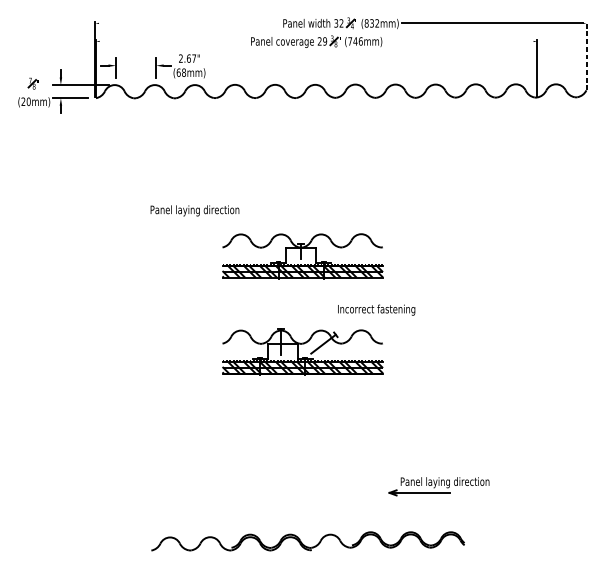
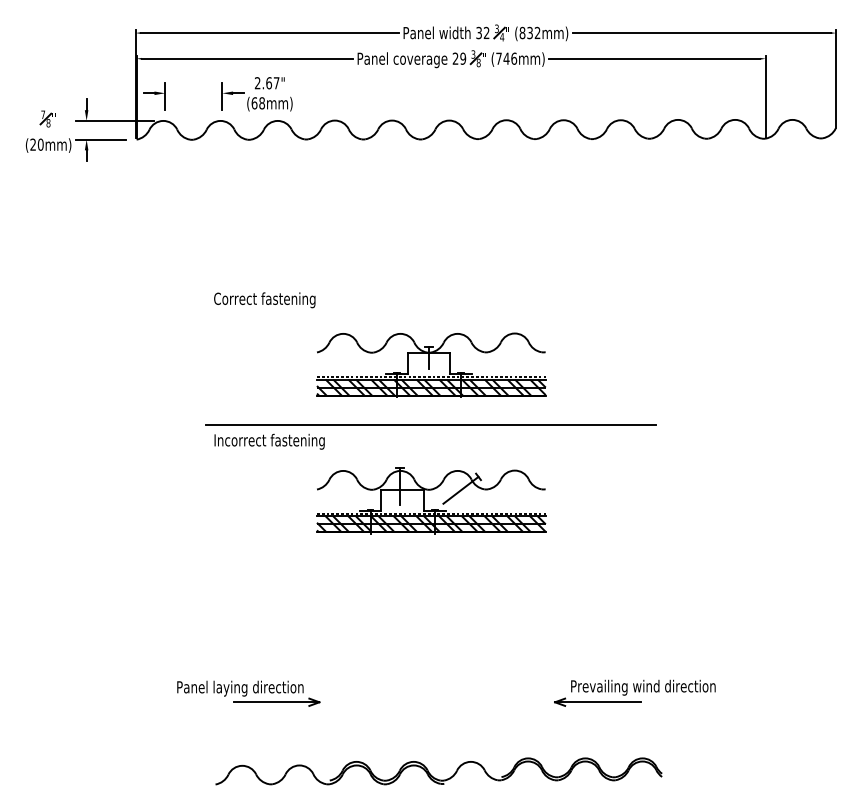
line: (189, 23) -> (269, 33), added
line: (173, 41) -> (247, 58), added
line: (459, 41) -> (654, 58), added
line: (586, 56) -> (836, 79), dashed -> solid
text: (194, 211) -> (277, 300), Panel laying direction -> Correct fastening
line: (302, 298) -> (431, 424), added
text: (376, 309) -> (269, 441), moved
text: (453, 482) -> (646, 687), Panel laying direction -> Prevailing wind direction
part: (174, 486) -> (248, 693), added

